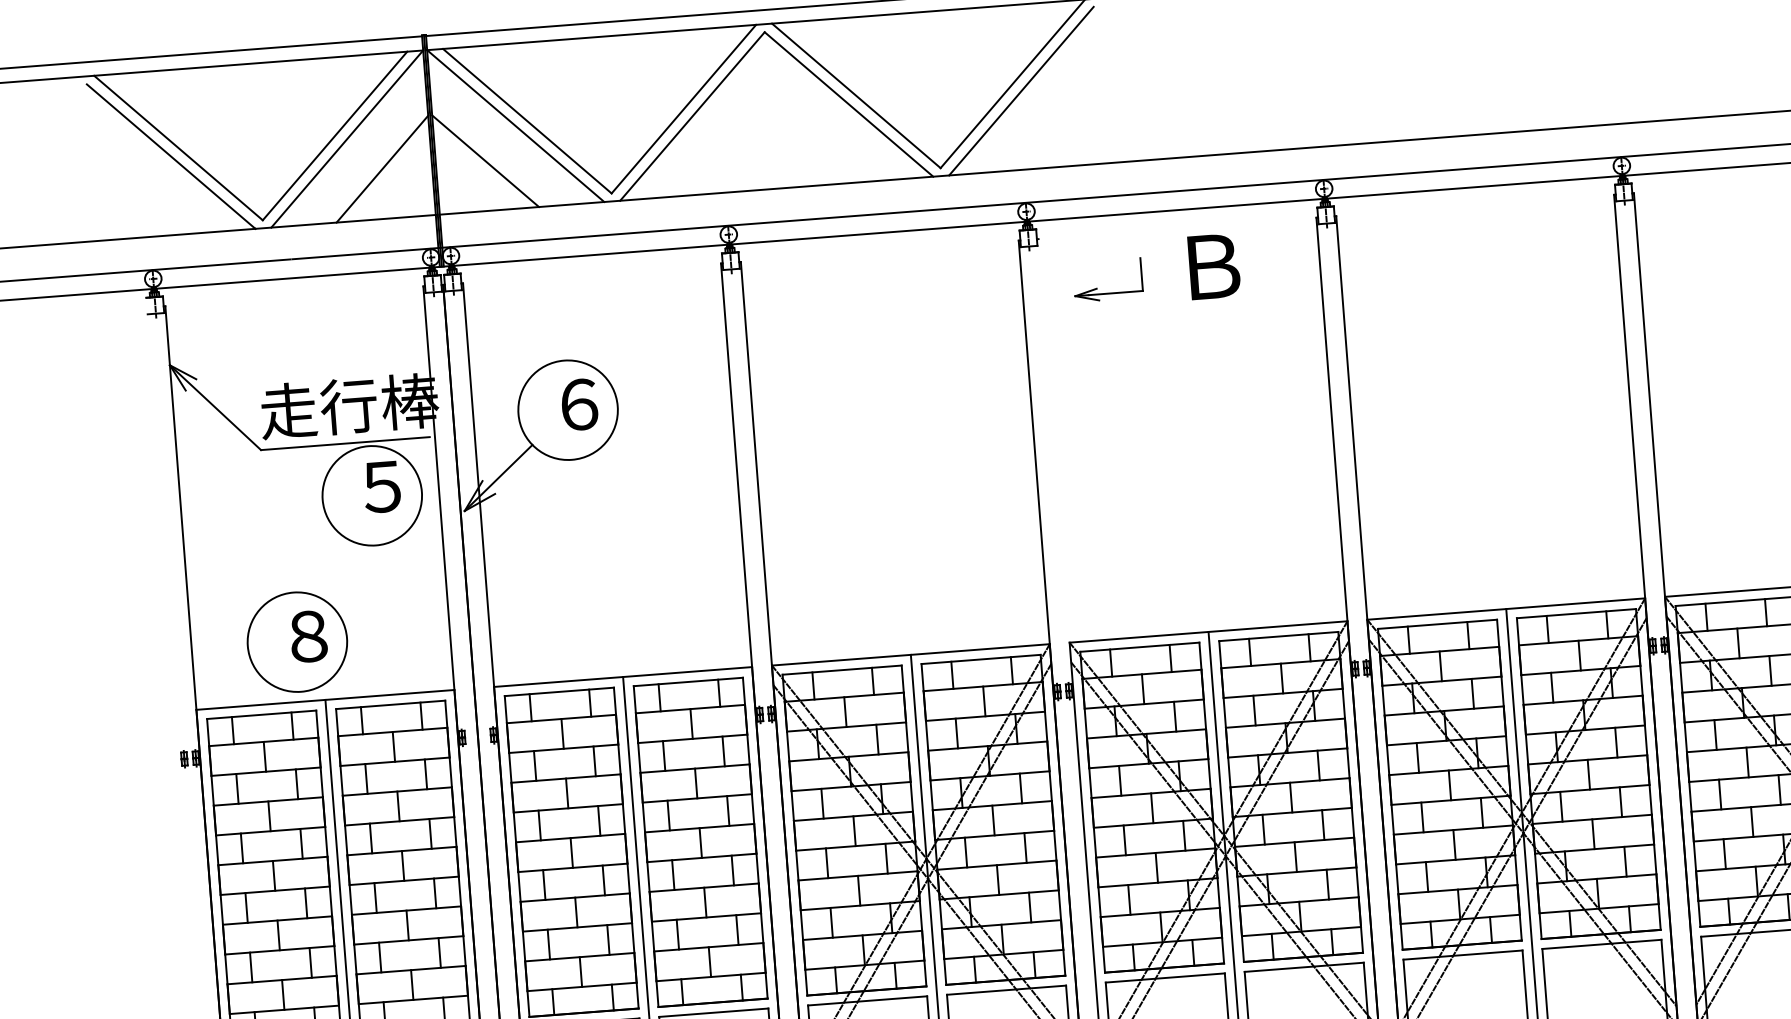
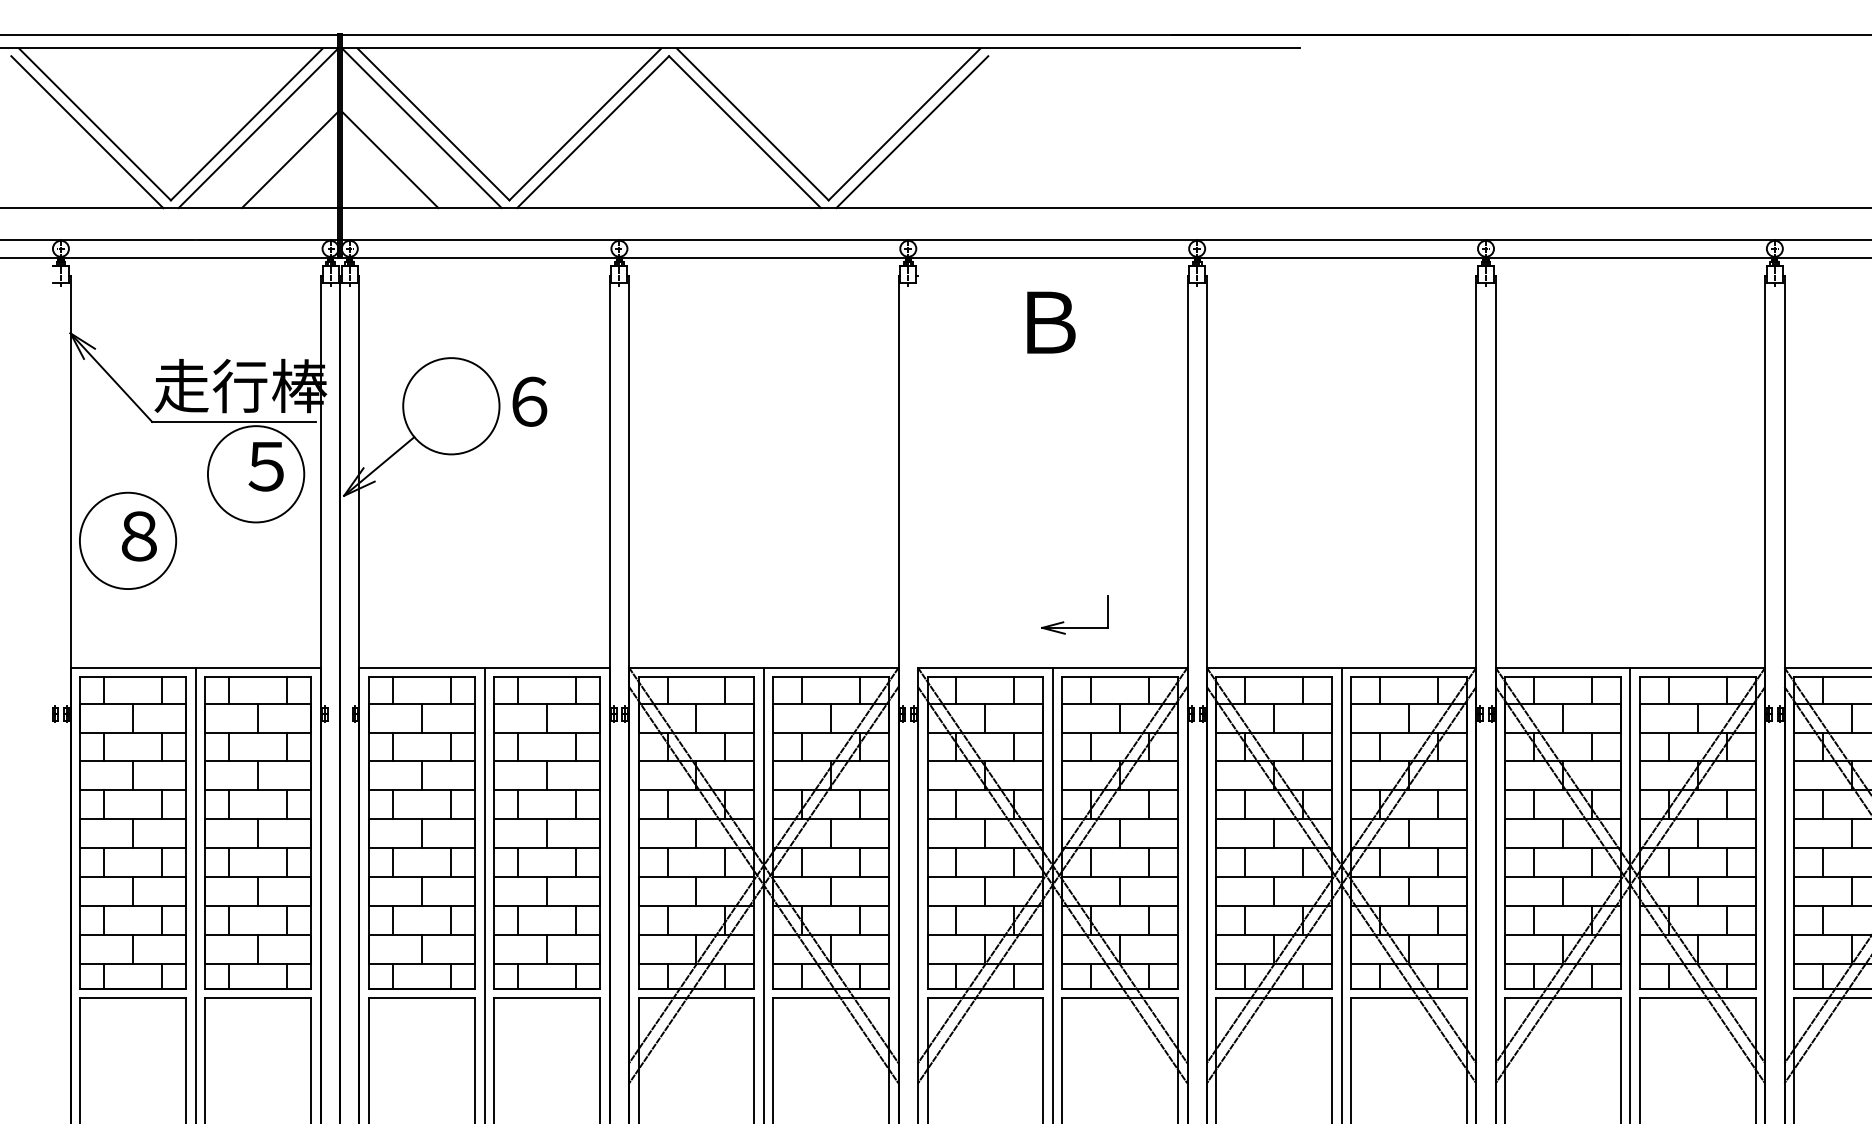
text: (1214, 266) -> (1051, 322), moved
part: (1097, 288) -> (1064, 622), moved
text: (579, 404) -> (529, 401), moved
part: (297, 641) -> (128, 540), moved

